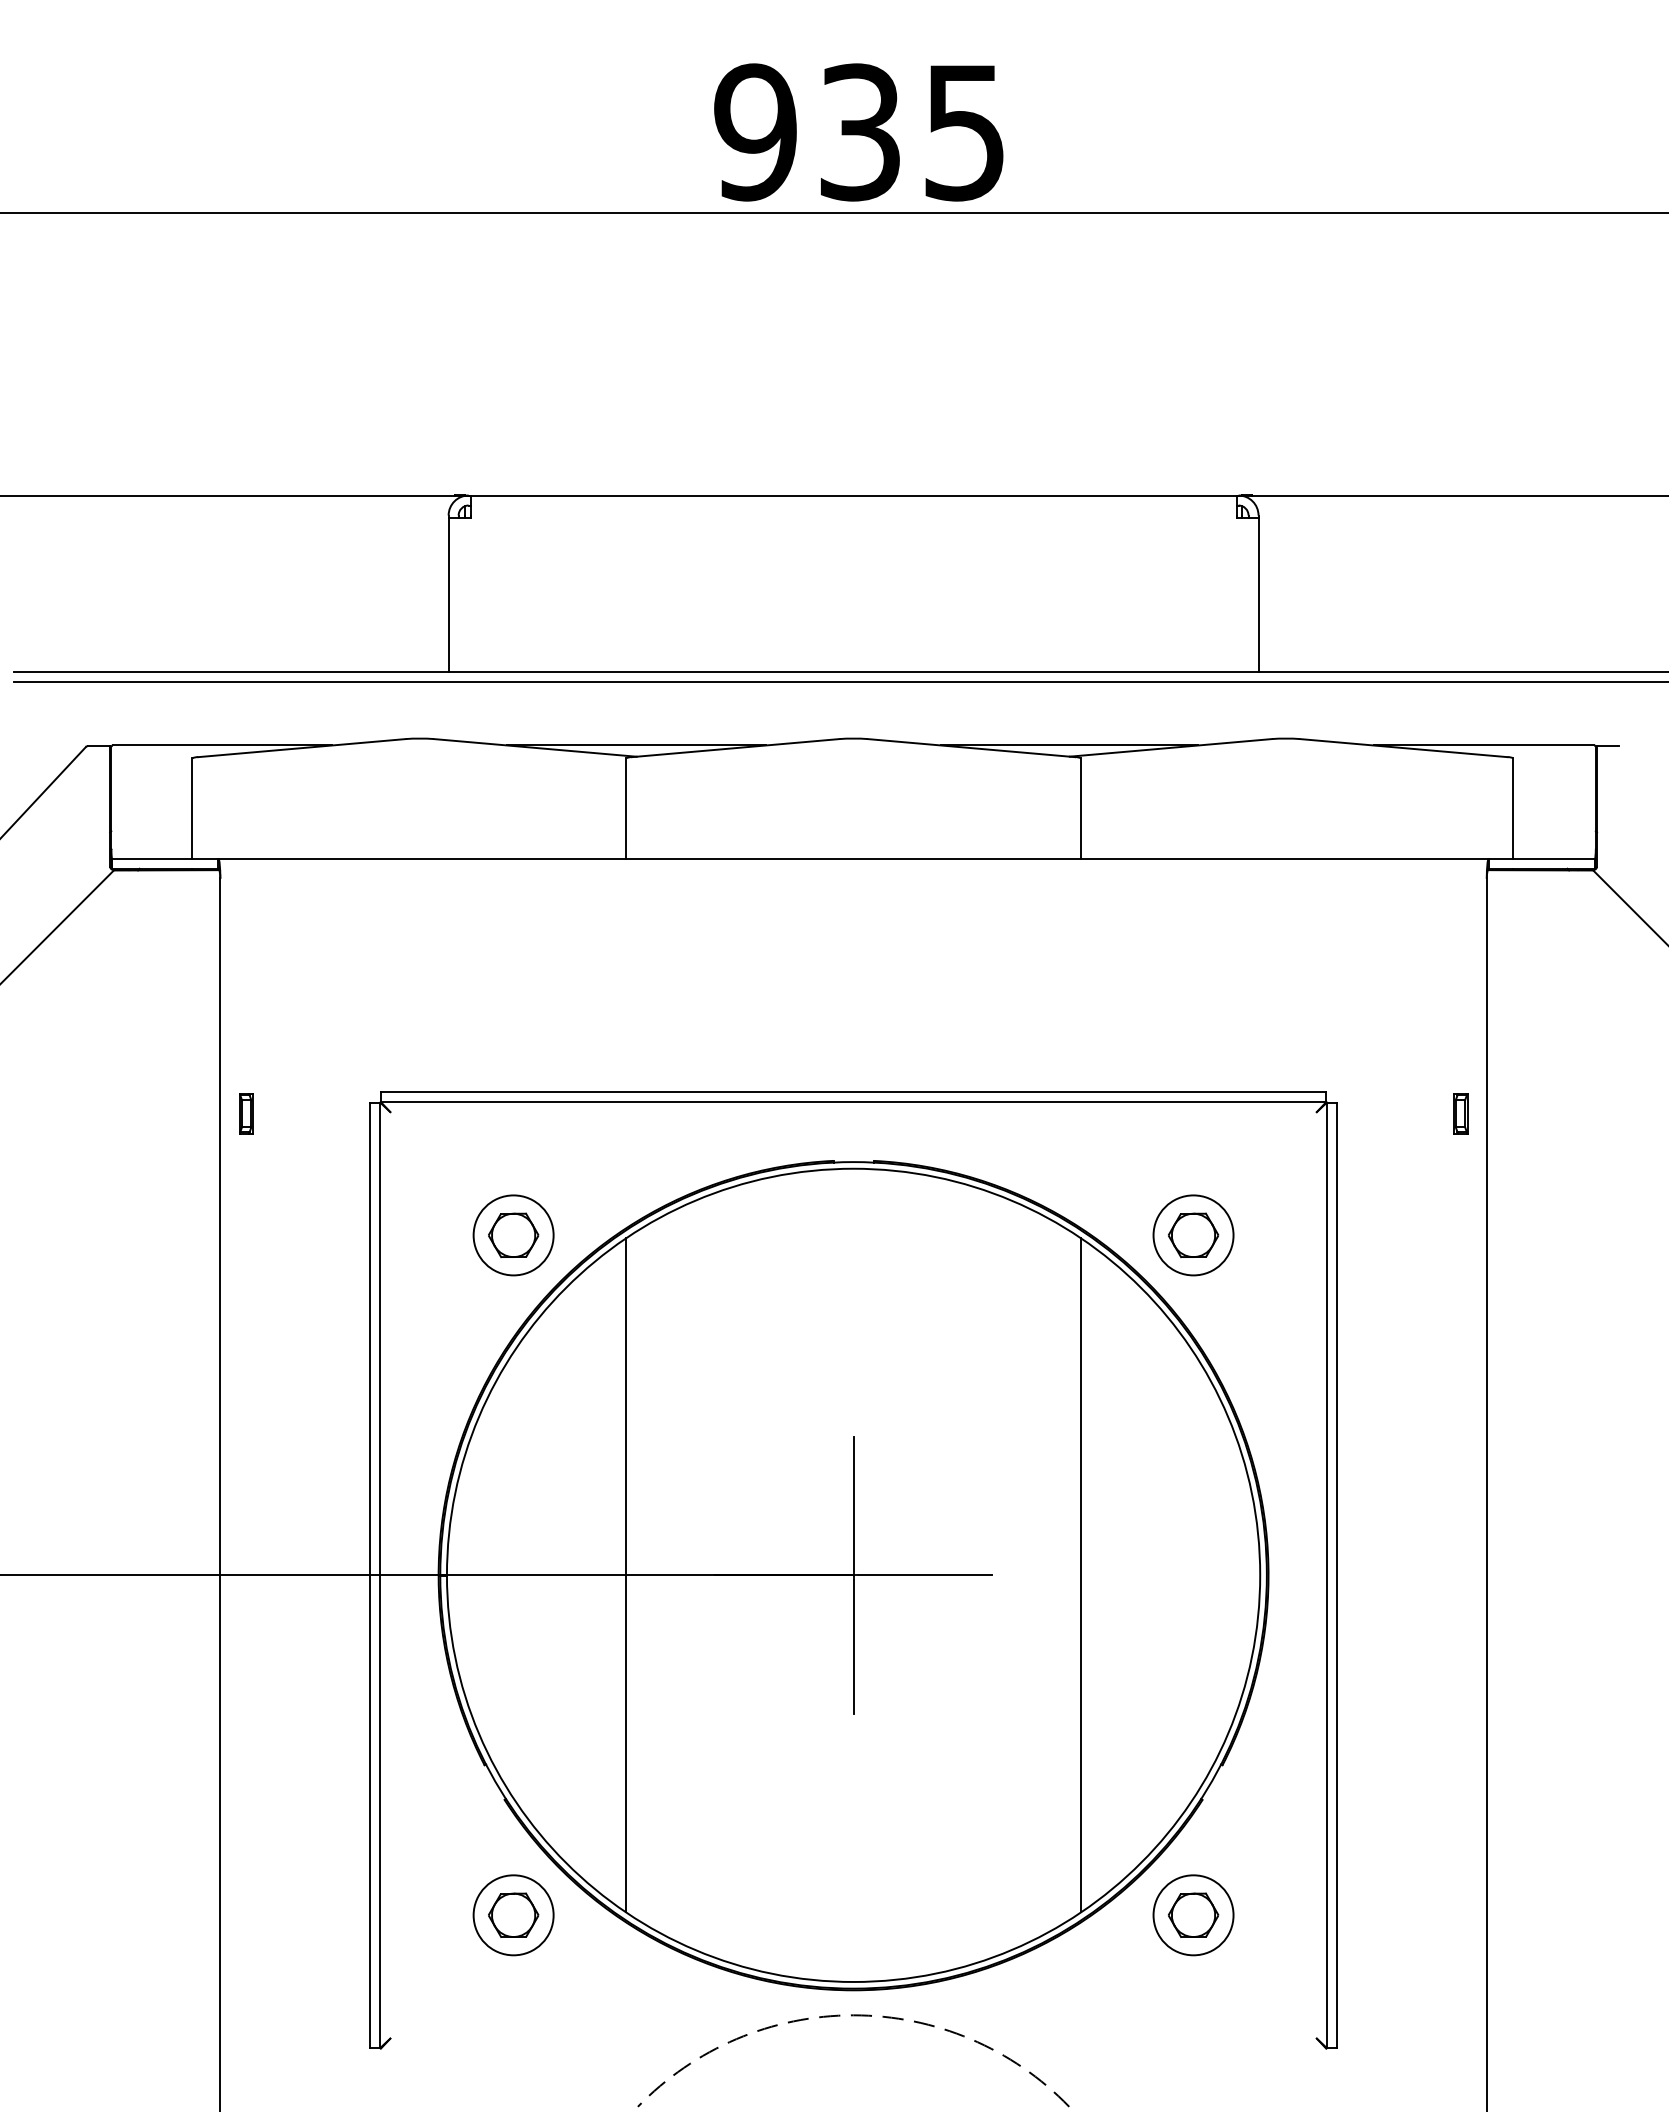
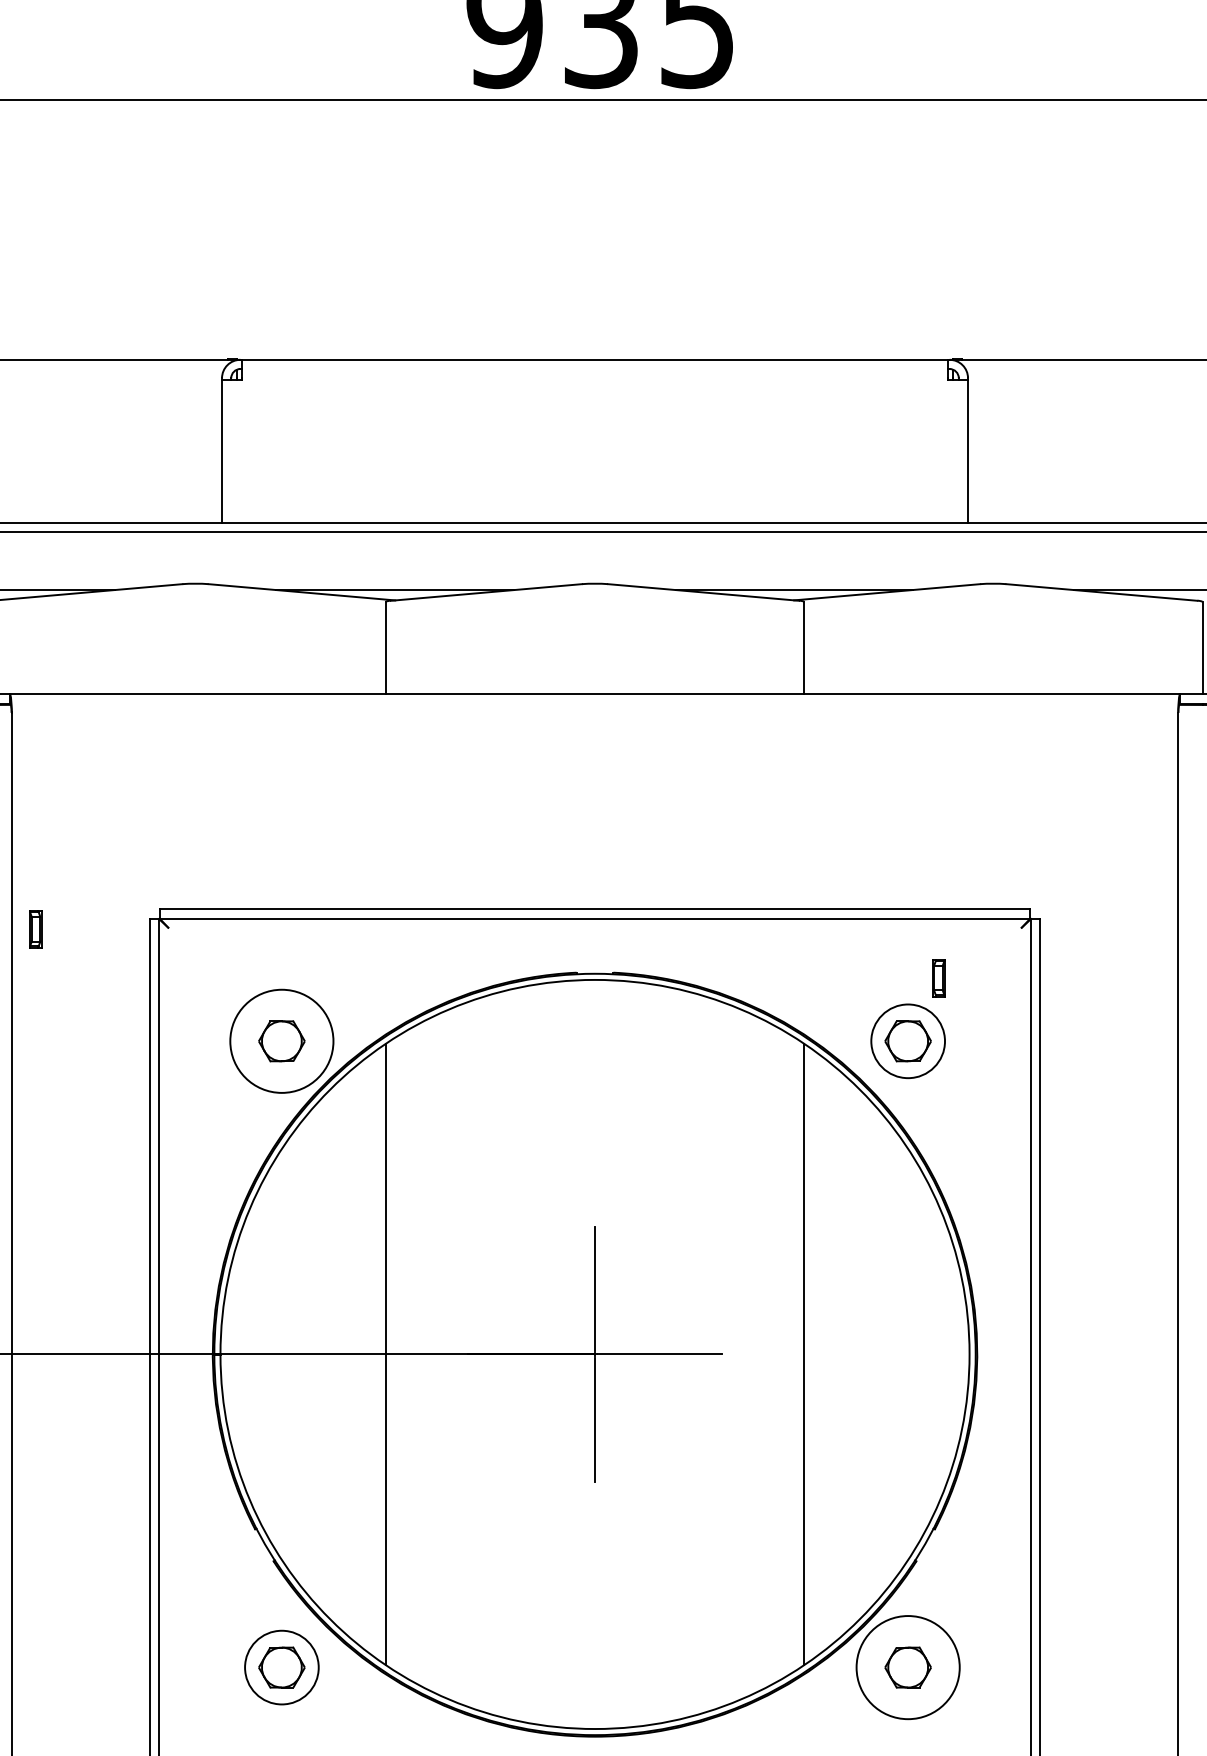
part: (1460, 1113) -> (938, 977), moved
circle: (513, 1235) -> (281, 1041), size x1.4
circle: (1193, 1915) -> (908, 1667), size x1.4

